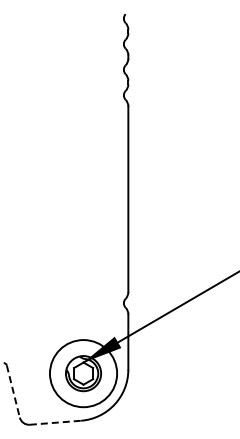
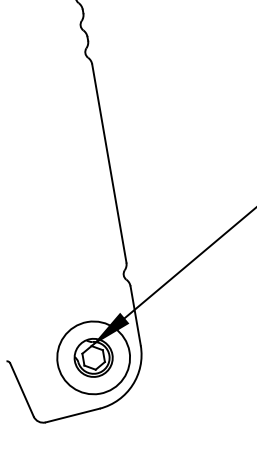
line: (13, 391) -> (22, 389), dashed -> solid
line: (55, 422) -> (72, 415), dashed -> solid

